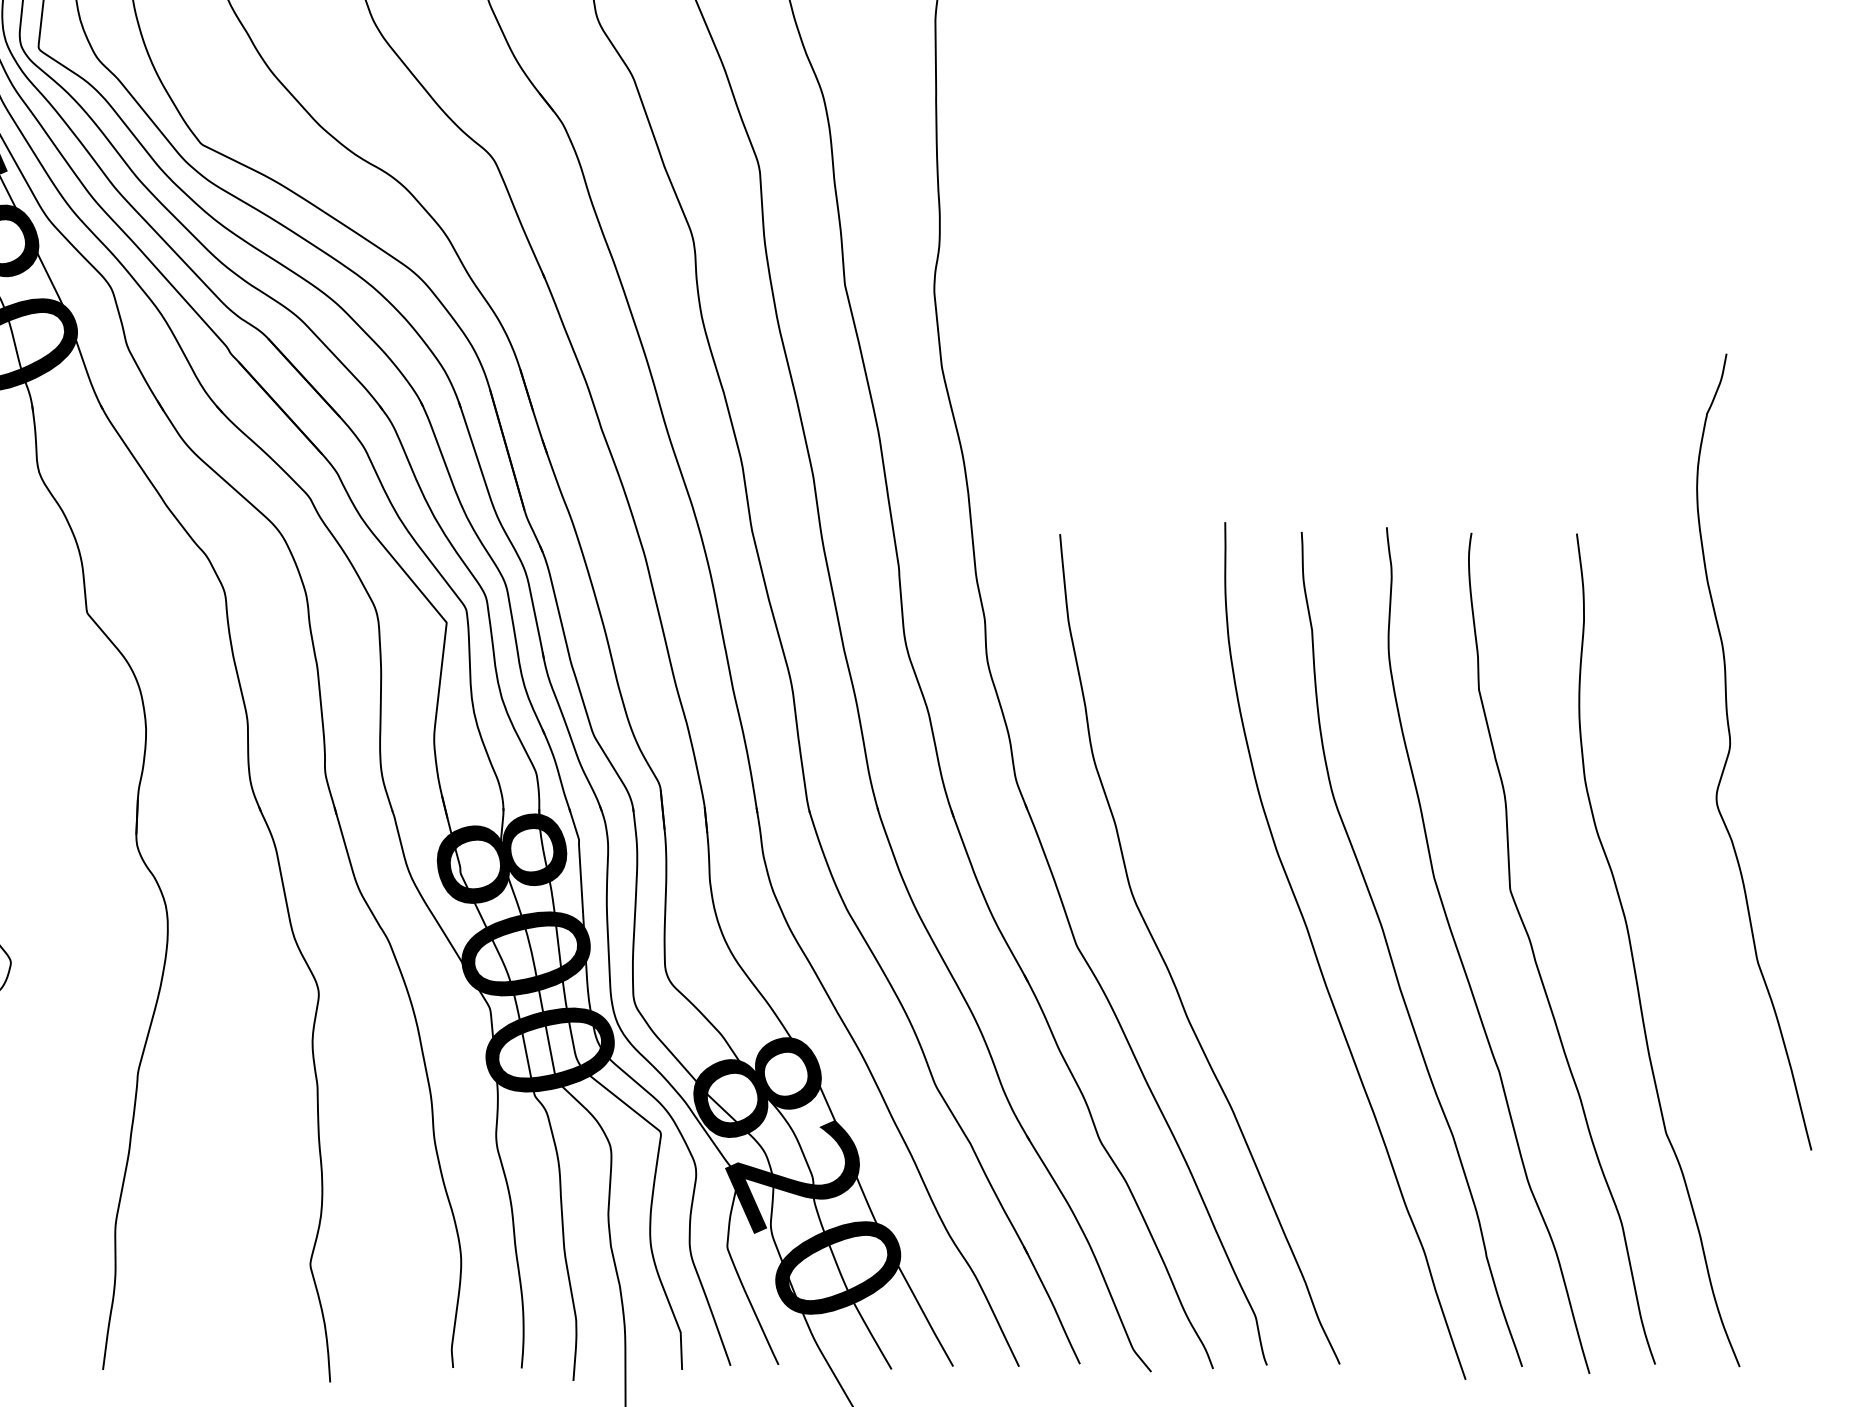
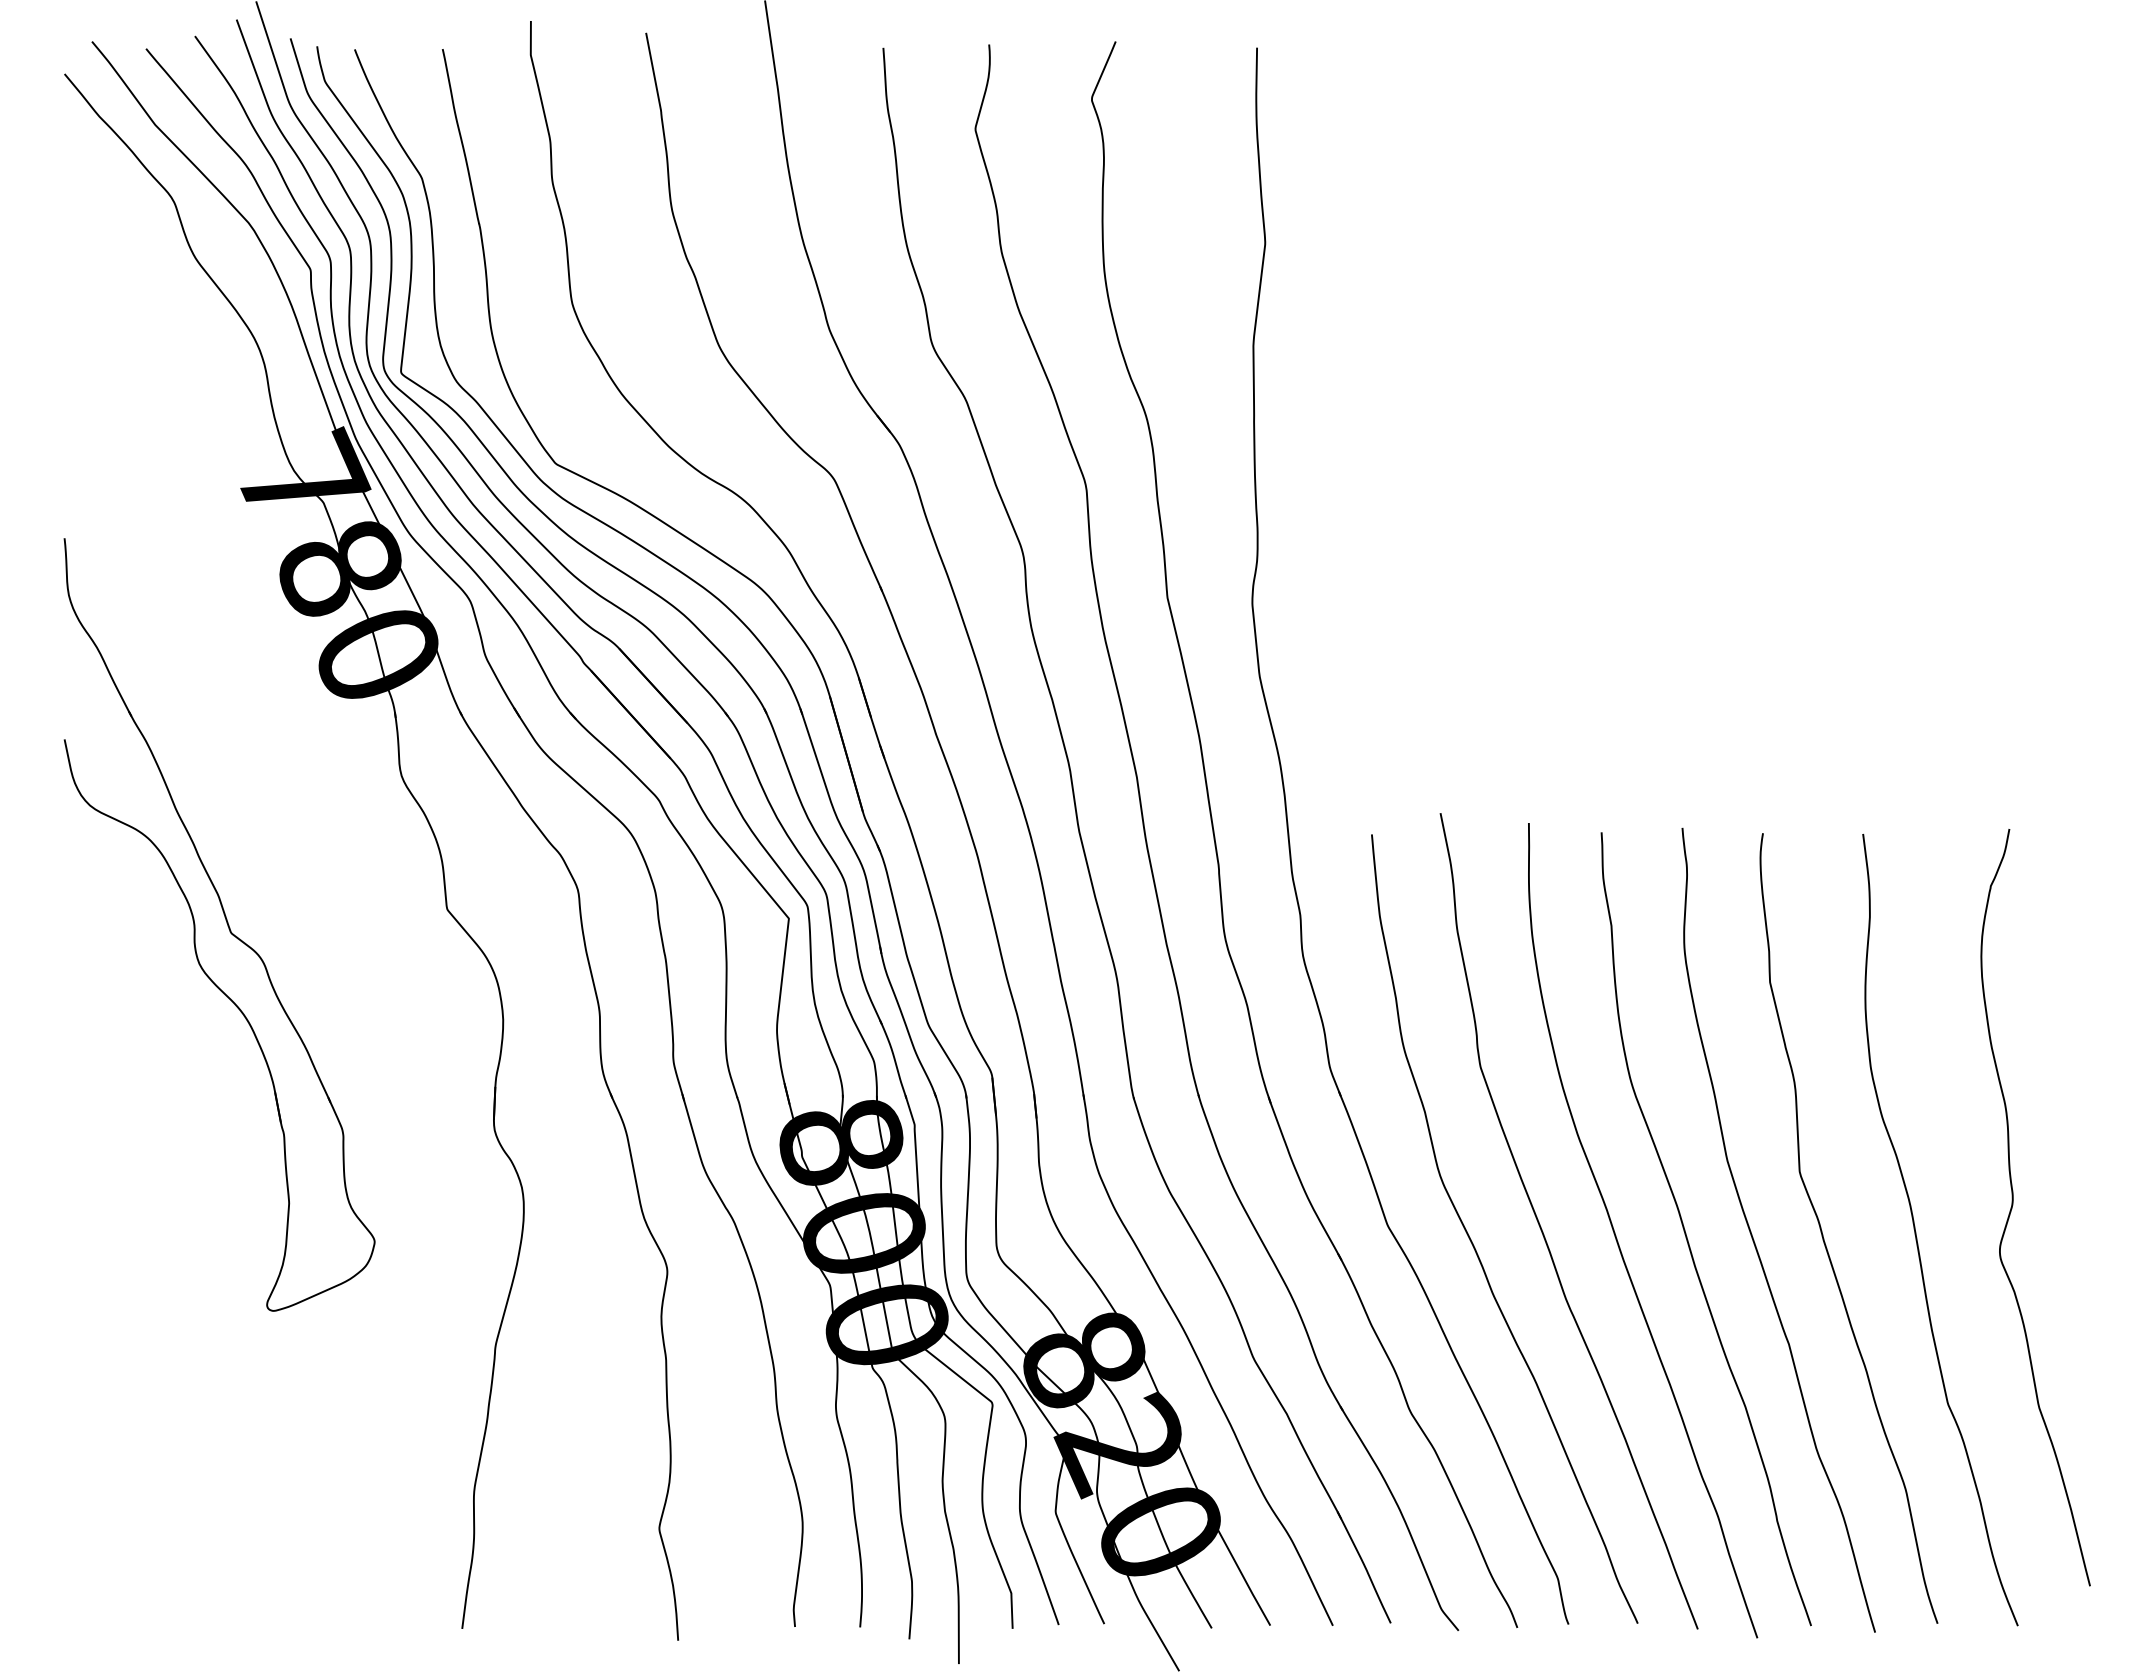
curve: (1730, 749) -> (2013, 1205), moved
curve: (1240, 951) -> (1543, 1231), added

